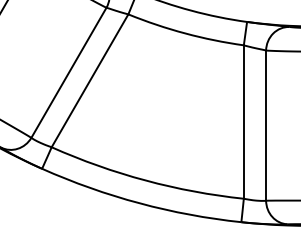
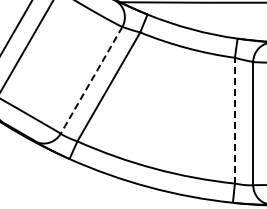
line: (68, 72) -> (91, 80), solid -> dashed
line: (243, 121) -> (234, 120), solid -> dashed

